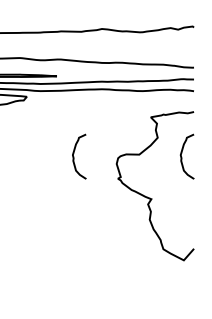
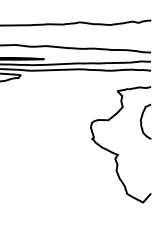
curve: (75, 157) -> (58, 122), removed

